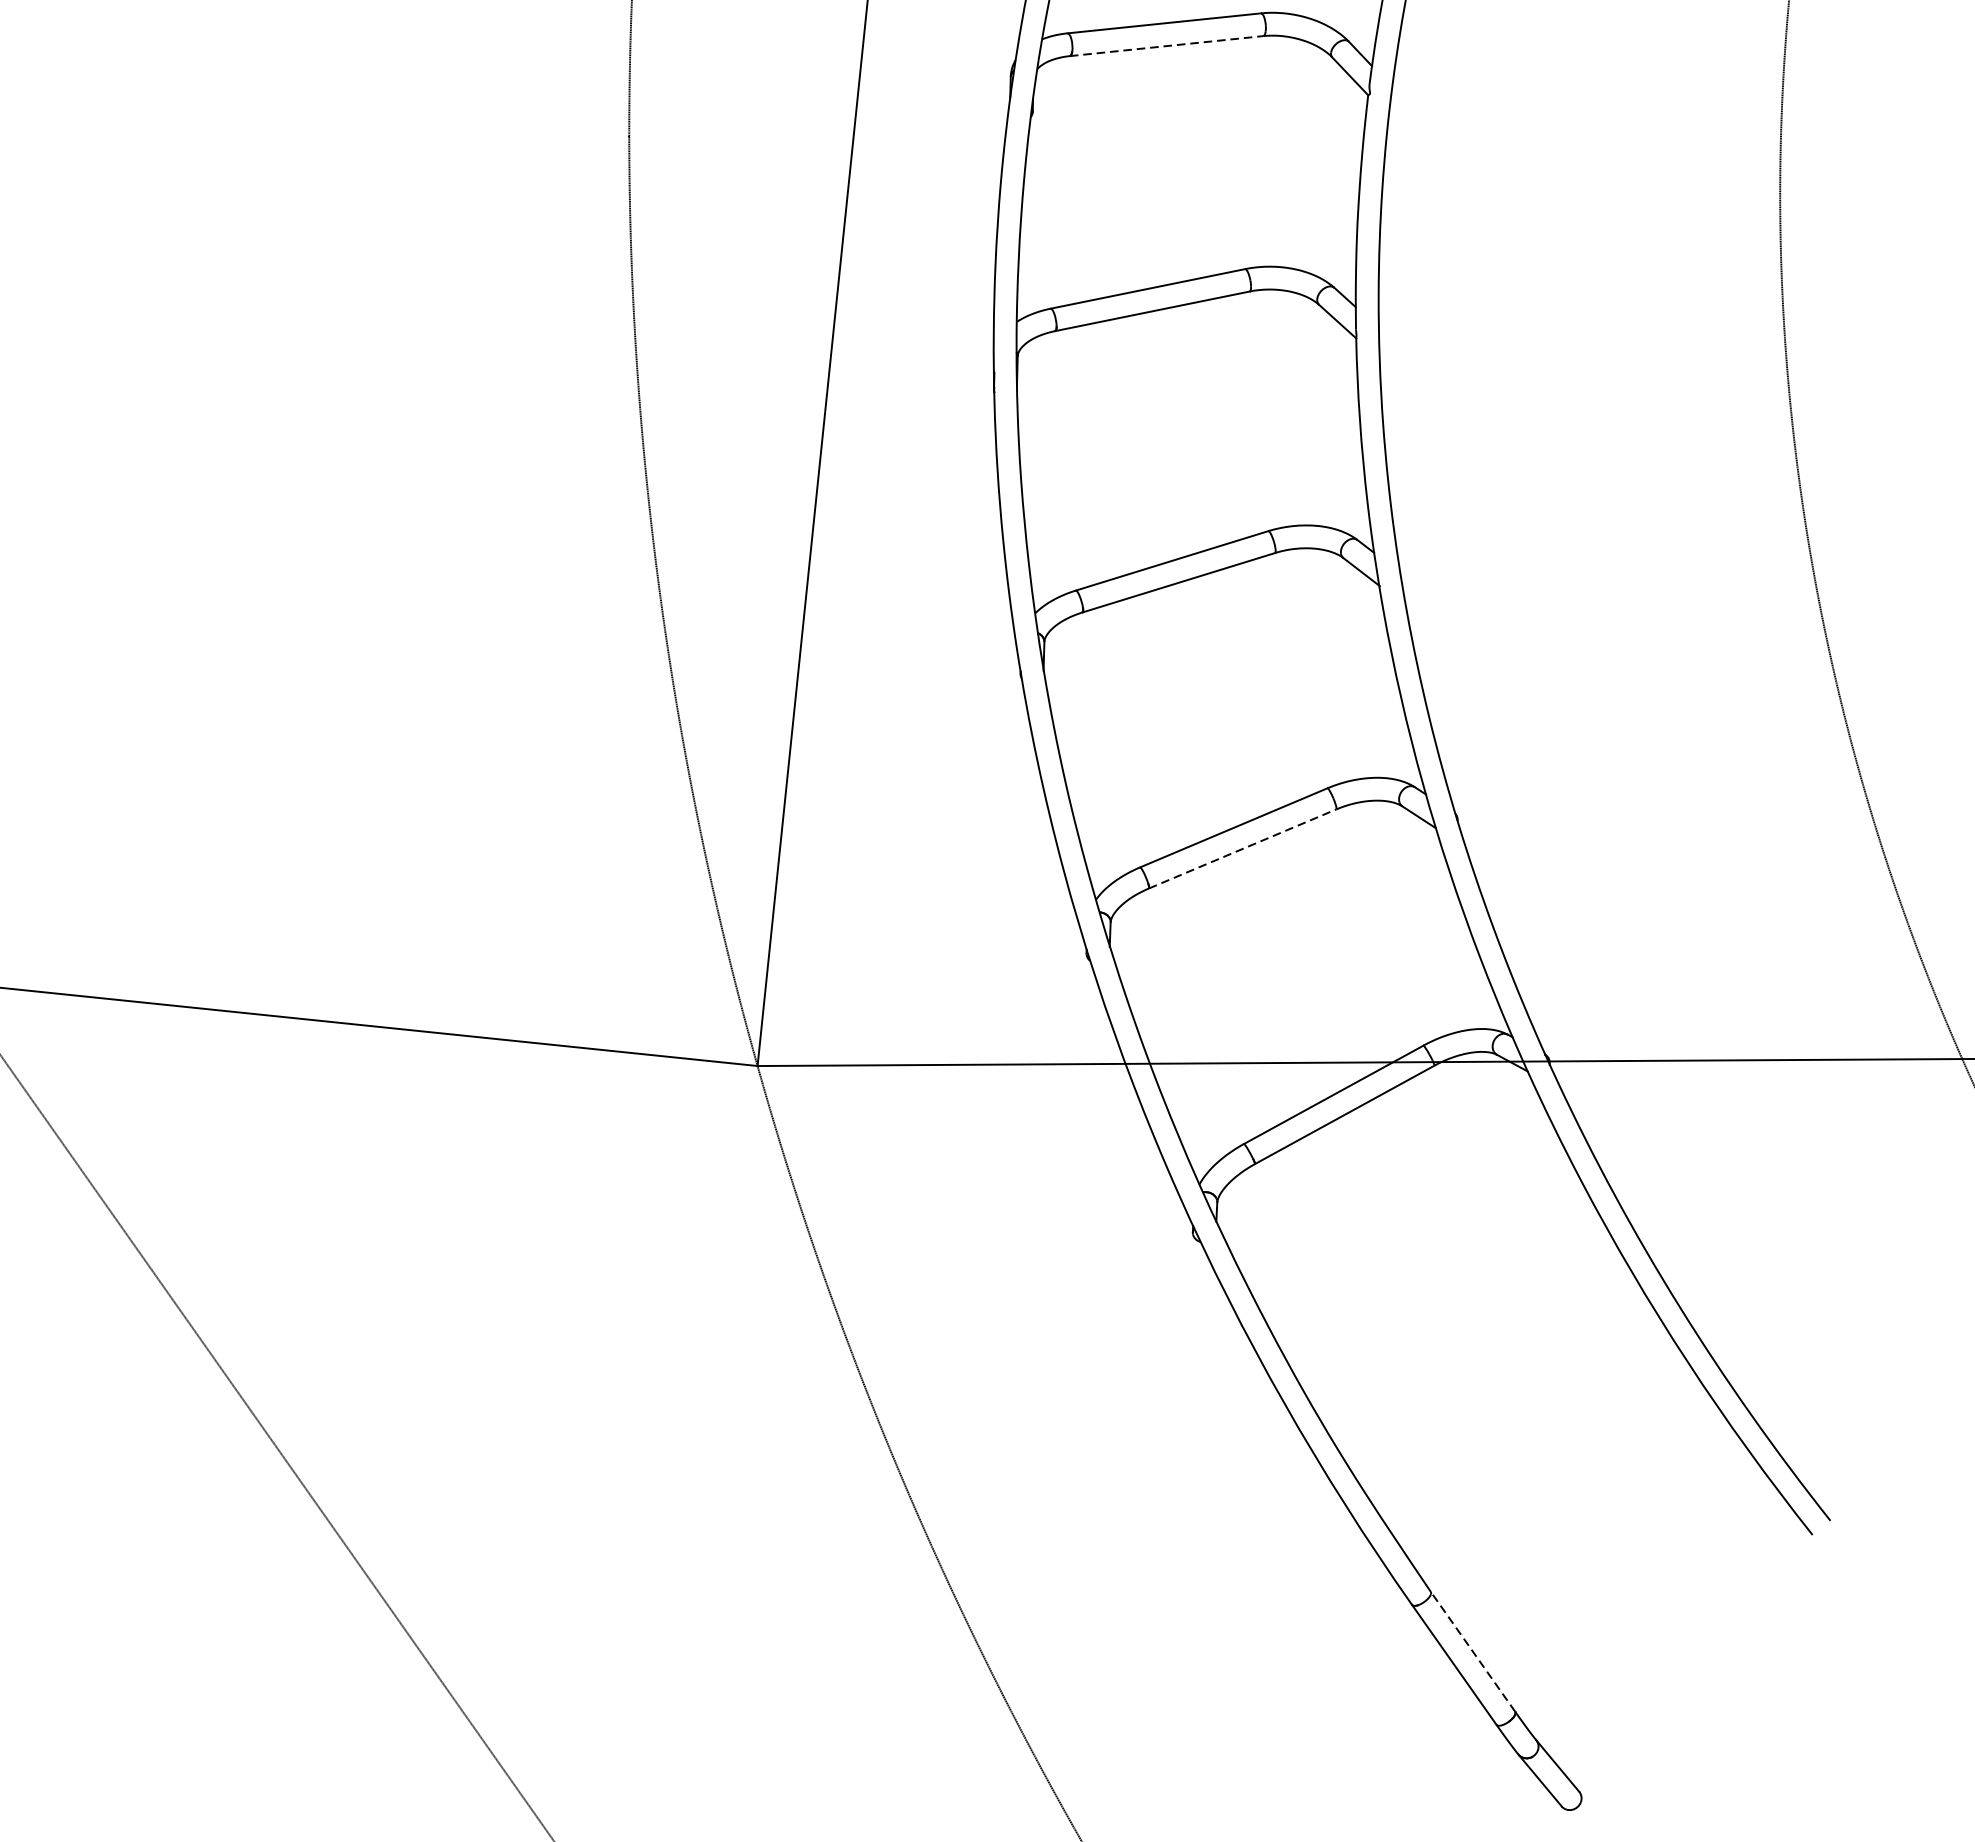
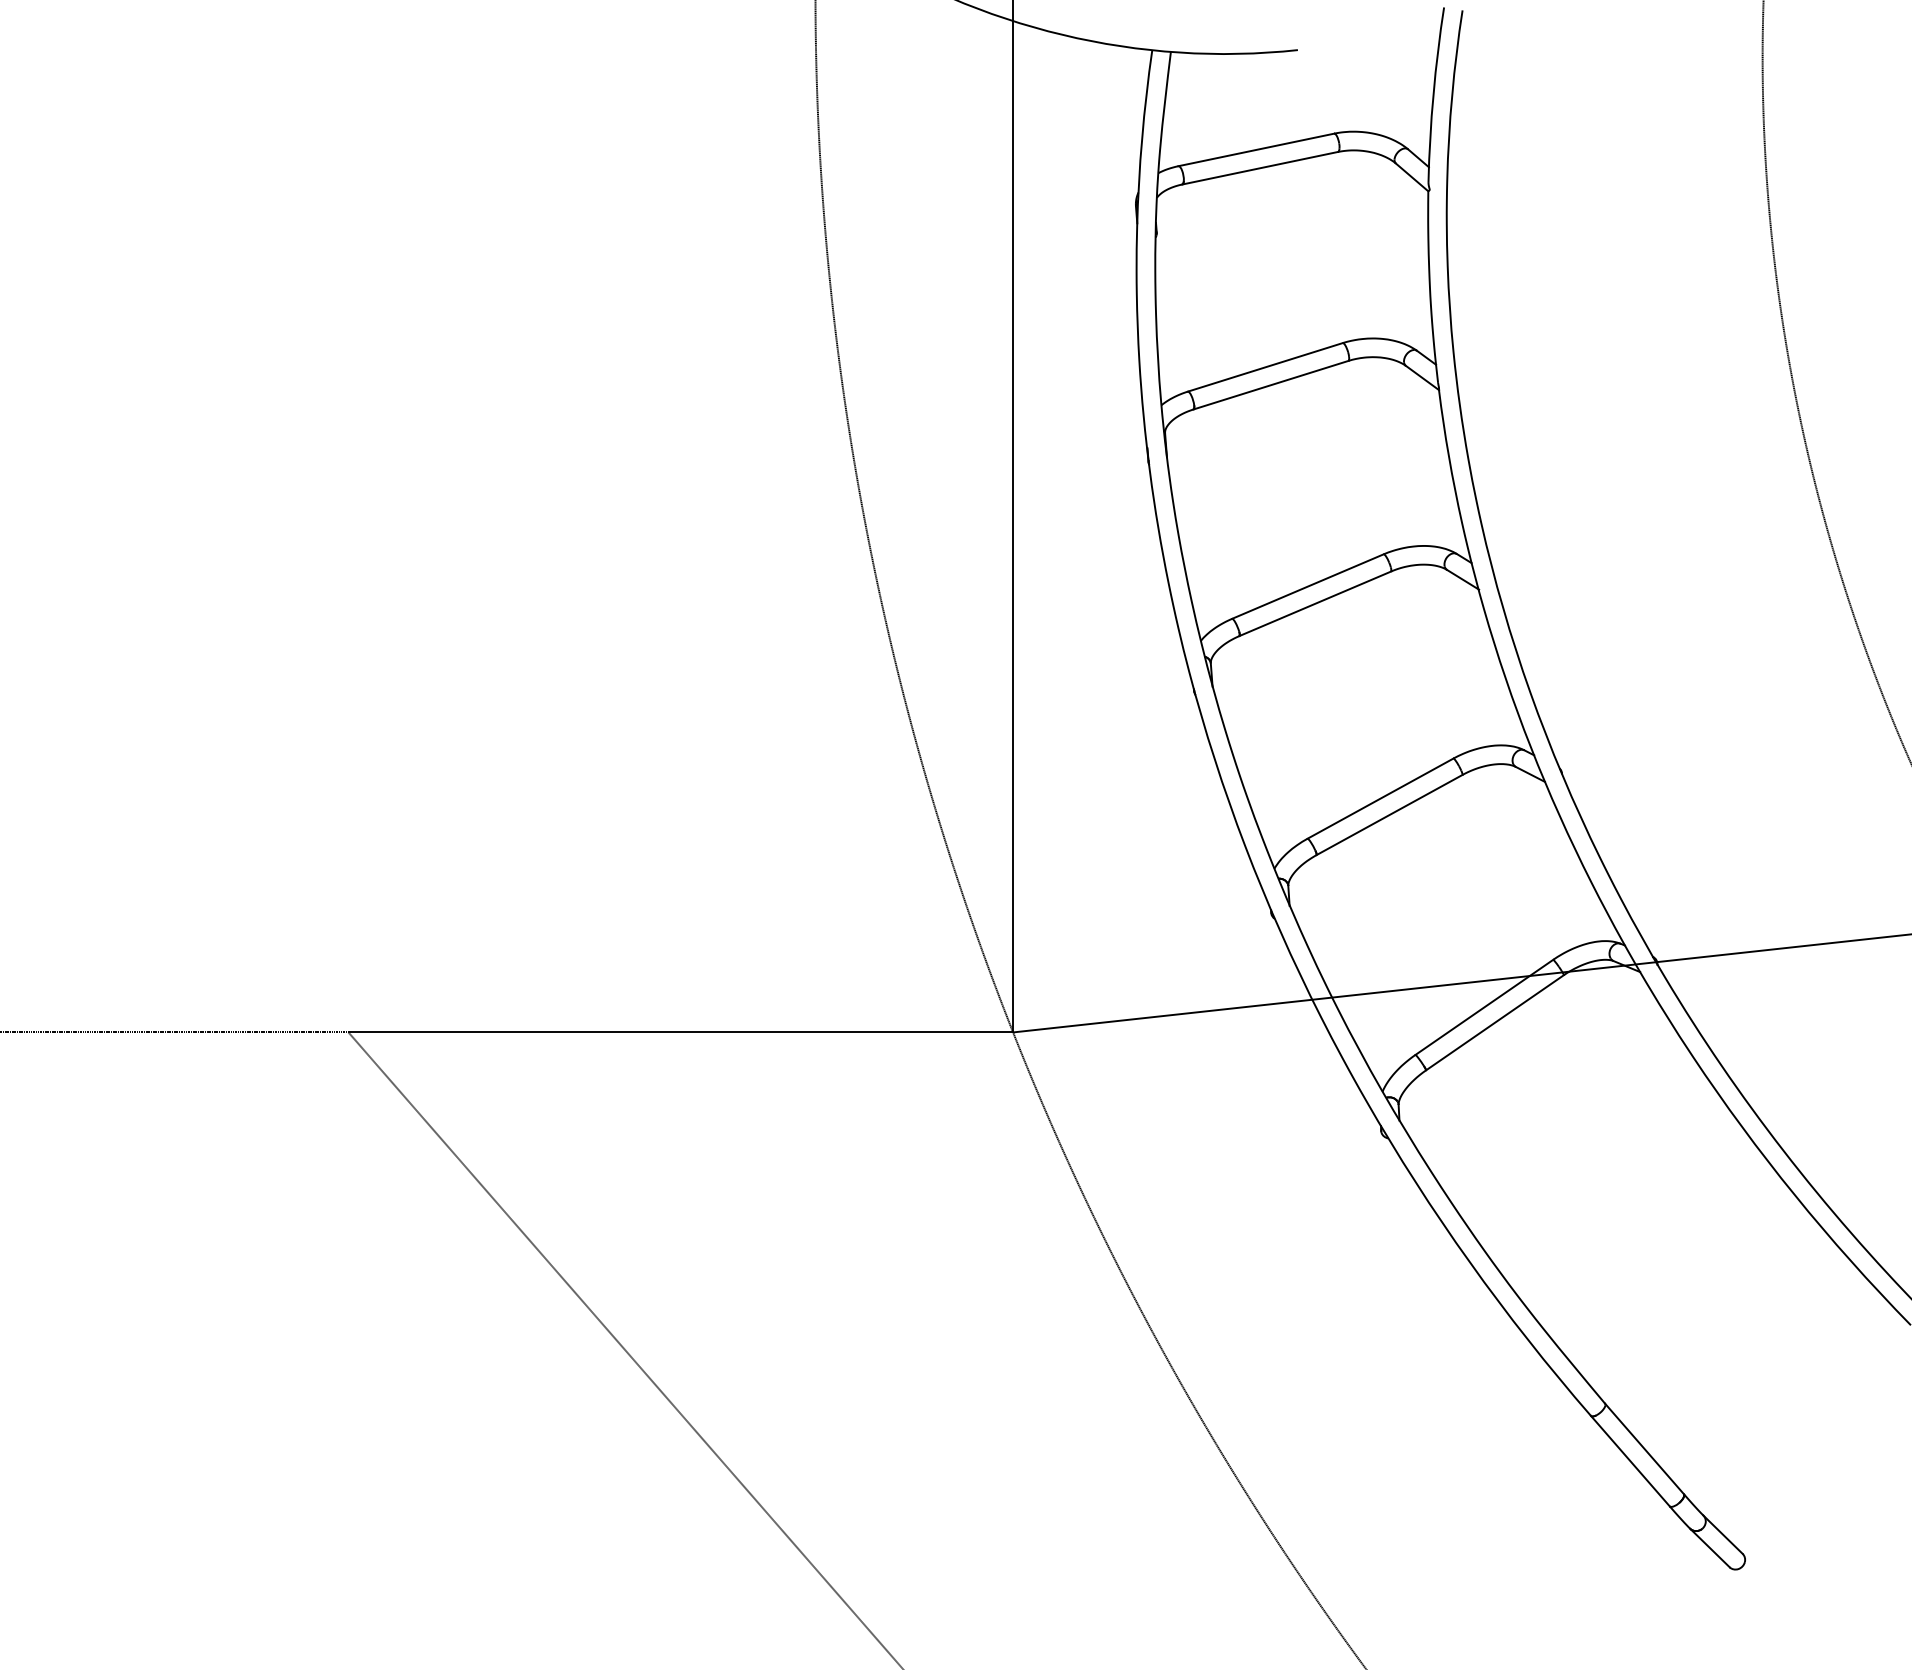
line: (1166, 46) -> (1260, 168), dashed -> solid
line: (1243, 848) -> (1390, 814), dashed -> solid
line: (1473, 1651) -> (1644, 1448), dashed -> solid

